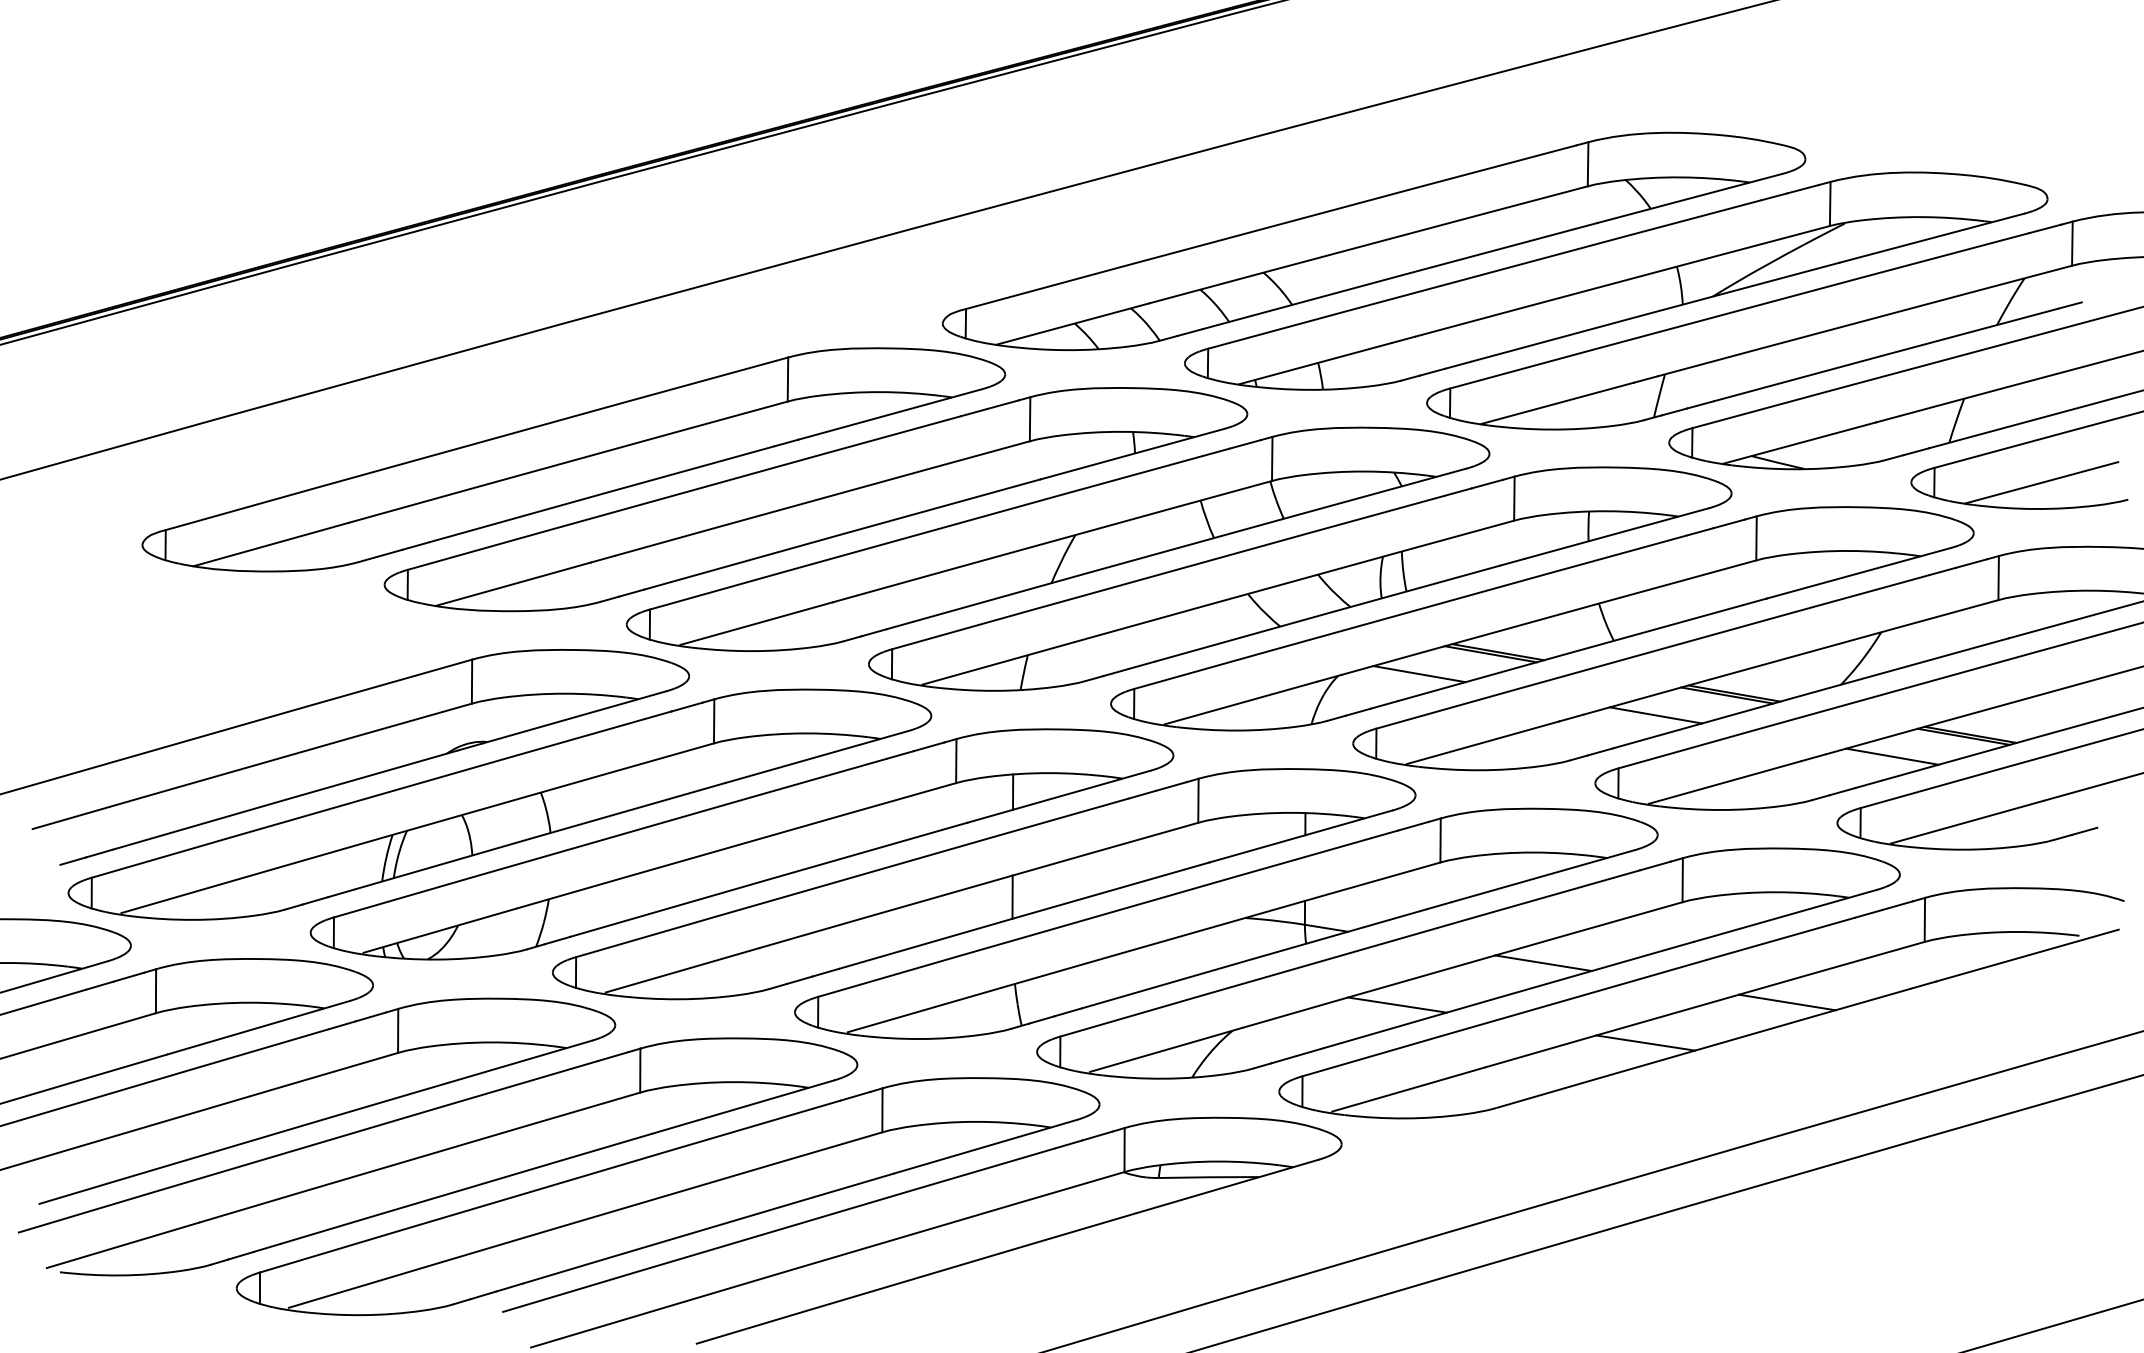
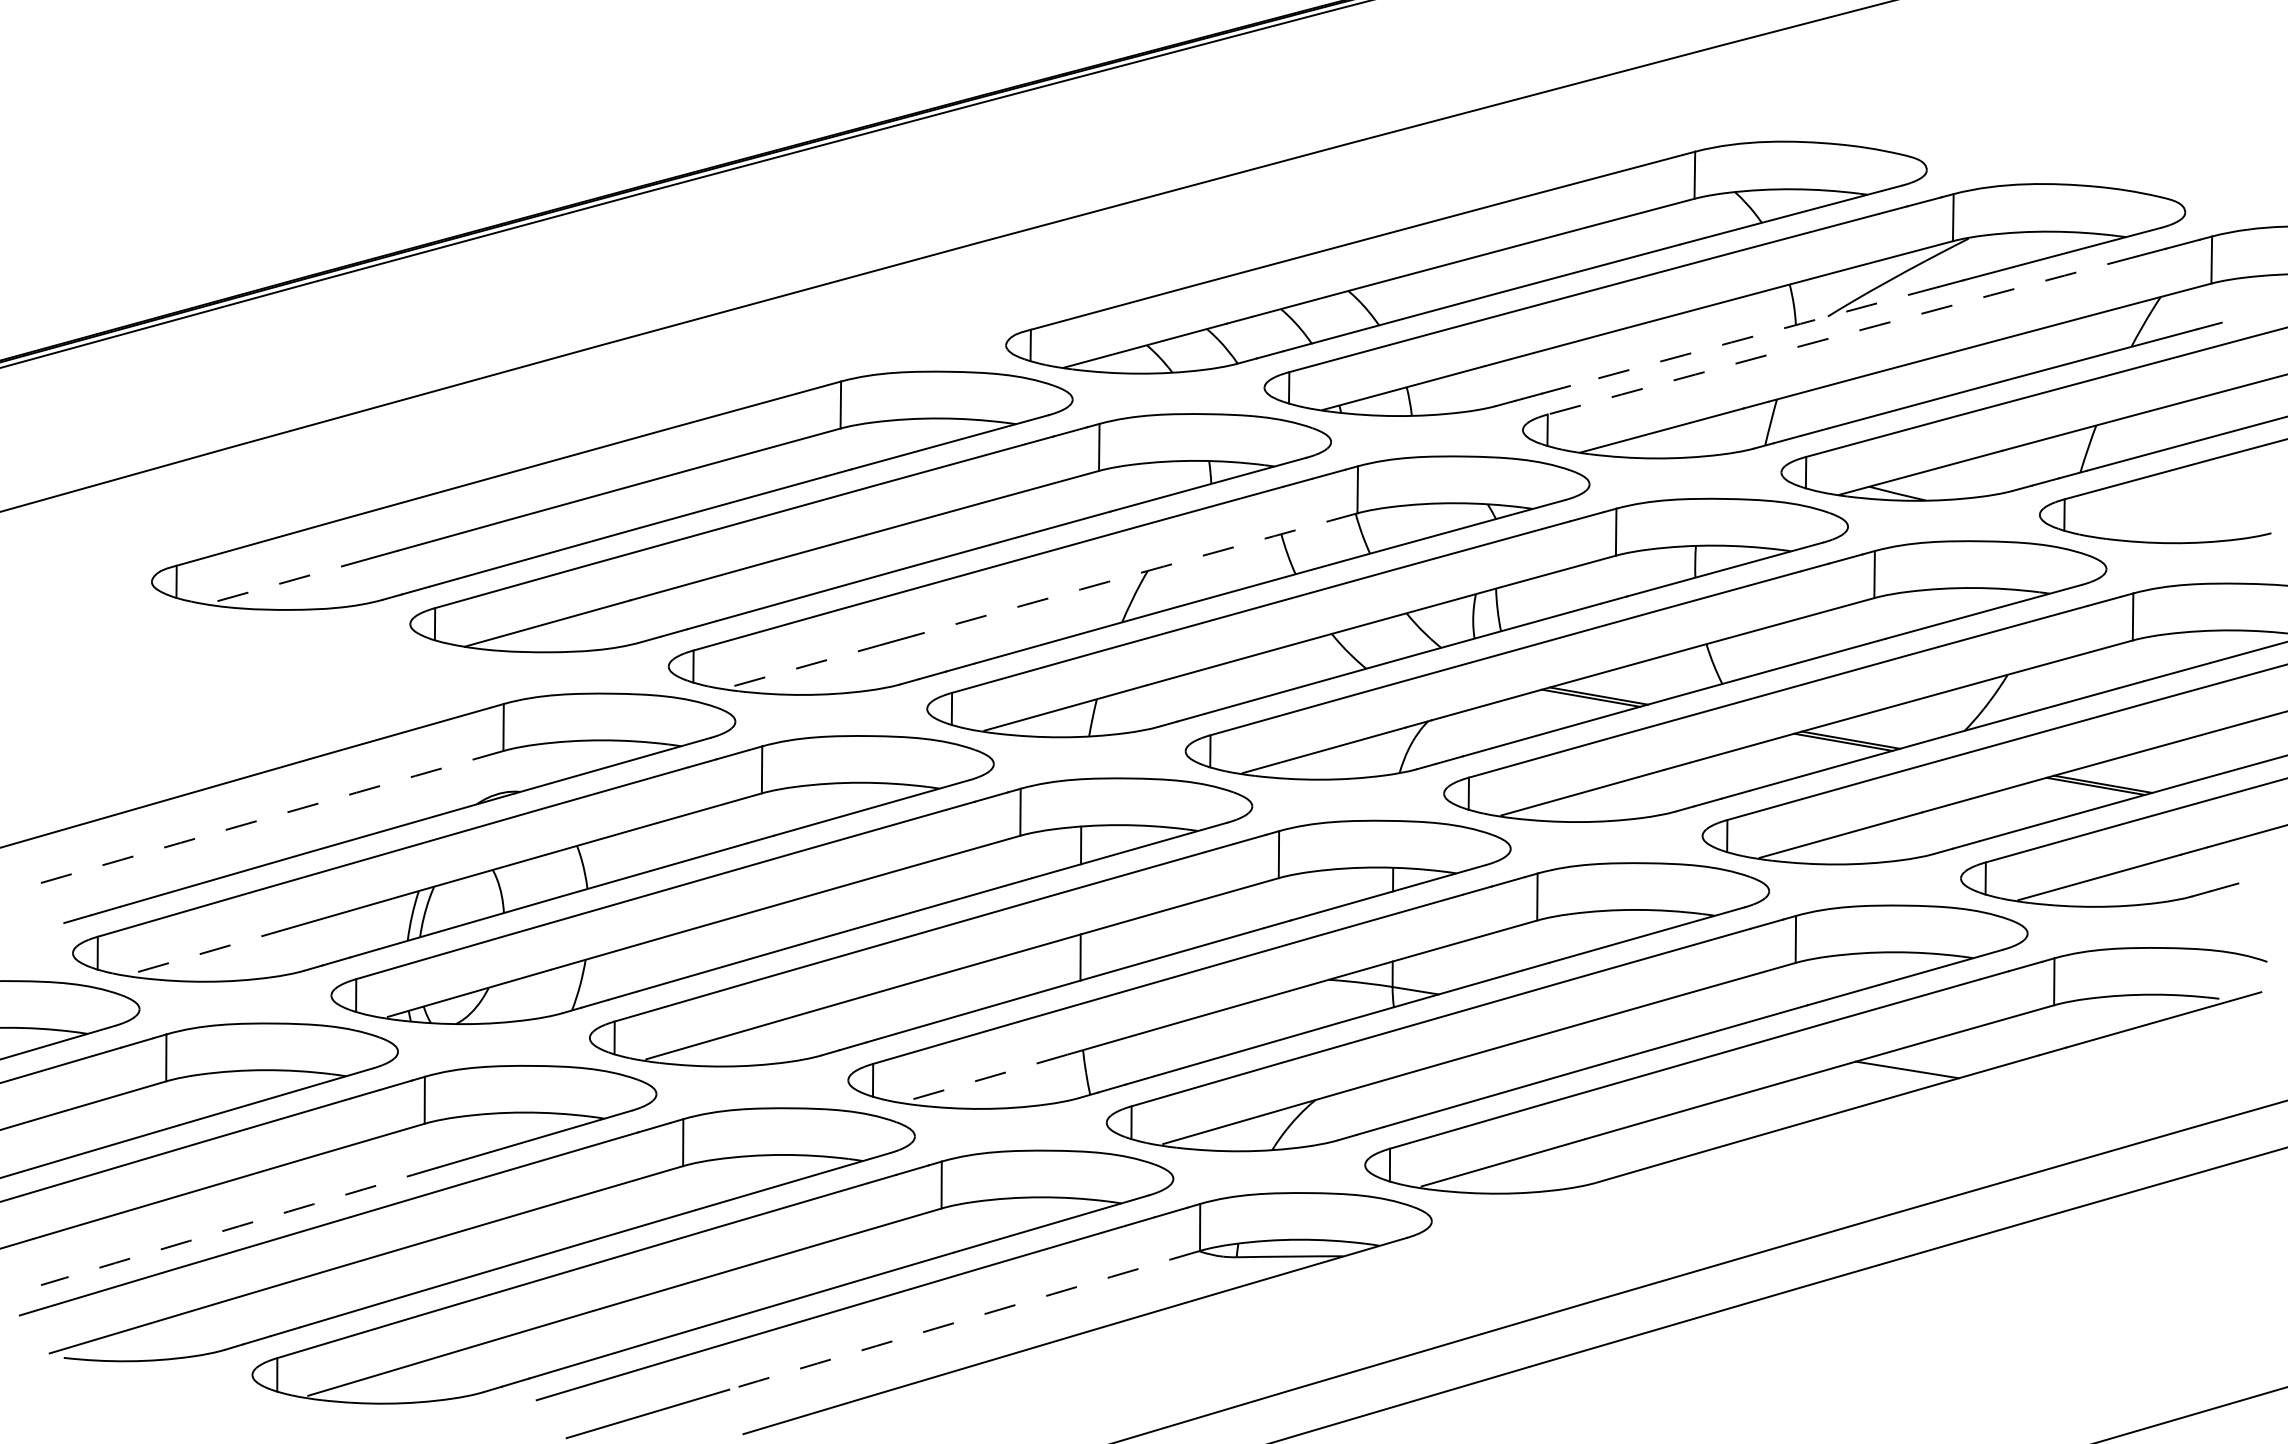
arc: (1726, 313) -> (1842, 334), solid -> dashed
arc: (1643, 315) -> (1754, 336), solid -> dashed
line: (2041, 483) -> (2178, 515), removed
arc: (1064, 538) -> (1135, 574), solid -> dashed
line: (271, 544) -> (289, 581), solid -> dashed
line: (756, 623) -> (807, 665), solid -> dashed
line: (1419, 674) -> (1514, 719), removed
line: (1656, 715) -> (1767, 763), removed
line: (1892, 756) -> (2019, 807), removed
arc: (251, 765) -> (268, 817), solid -> dashed
line: (197, 891) -> (210, 951), solid -> dashed
line: (1542, 962) -> (1646, 1027), removed
line: (1397, 1004) -> (1491, 1072), removed
line: (924, 1010) -> (986, 1078), solid -> dashed
line: (1644, 1043) -> (1755, 1113), removed
arc: (224, 1149) -> (239, 1226), solid -> dashed
arc: (903, 1237) -> (964, 1320), solid -> dashed

